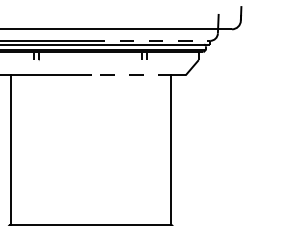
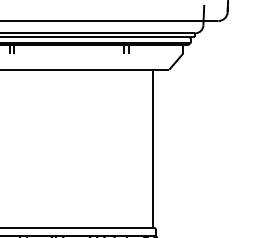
line: (150, 40) -> (132, 32), dashed -> solid
line: (131, 75) -> (112, 69), dashed -> solid

